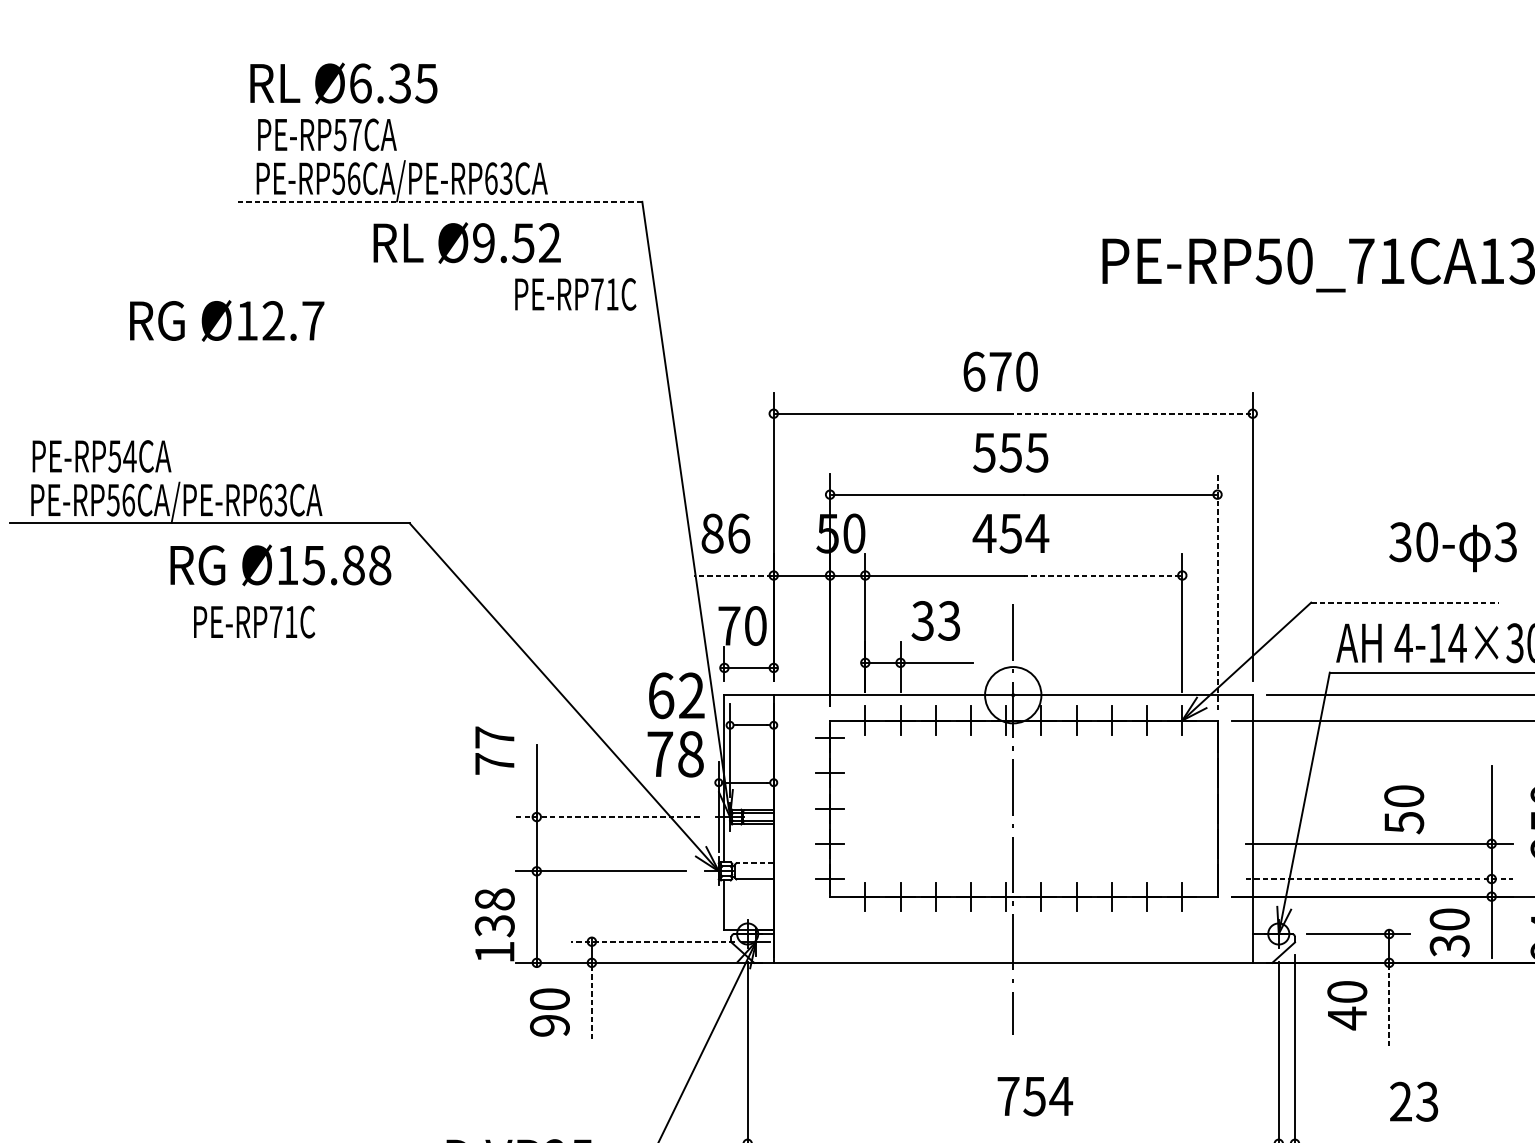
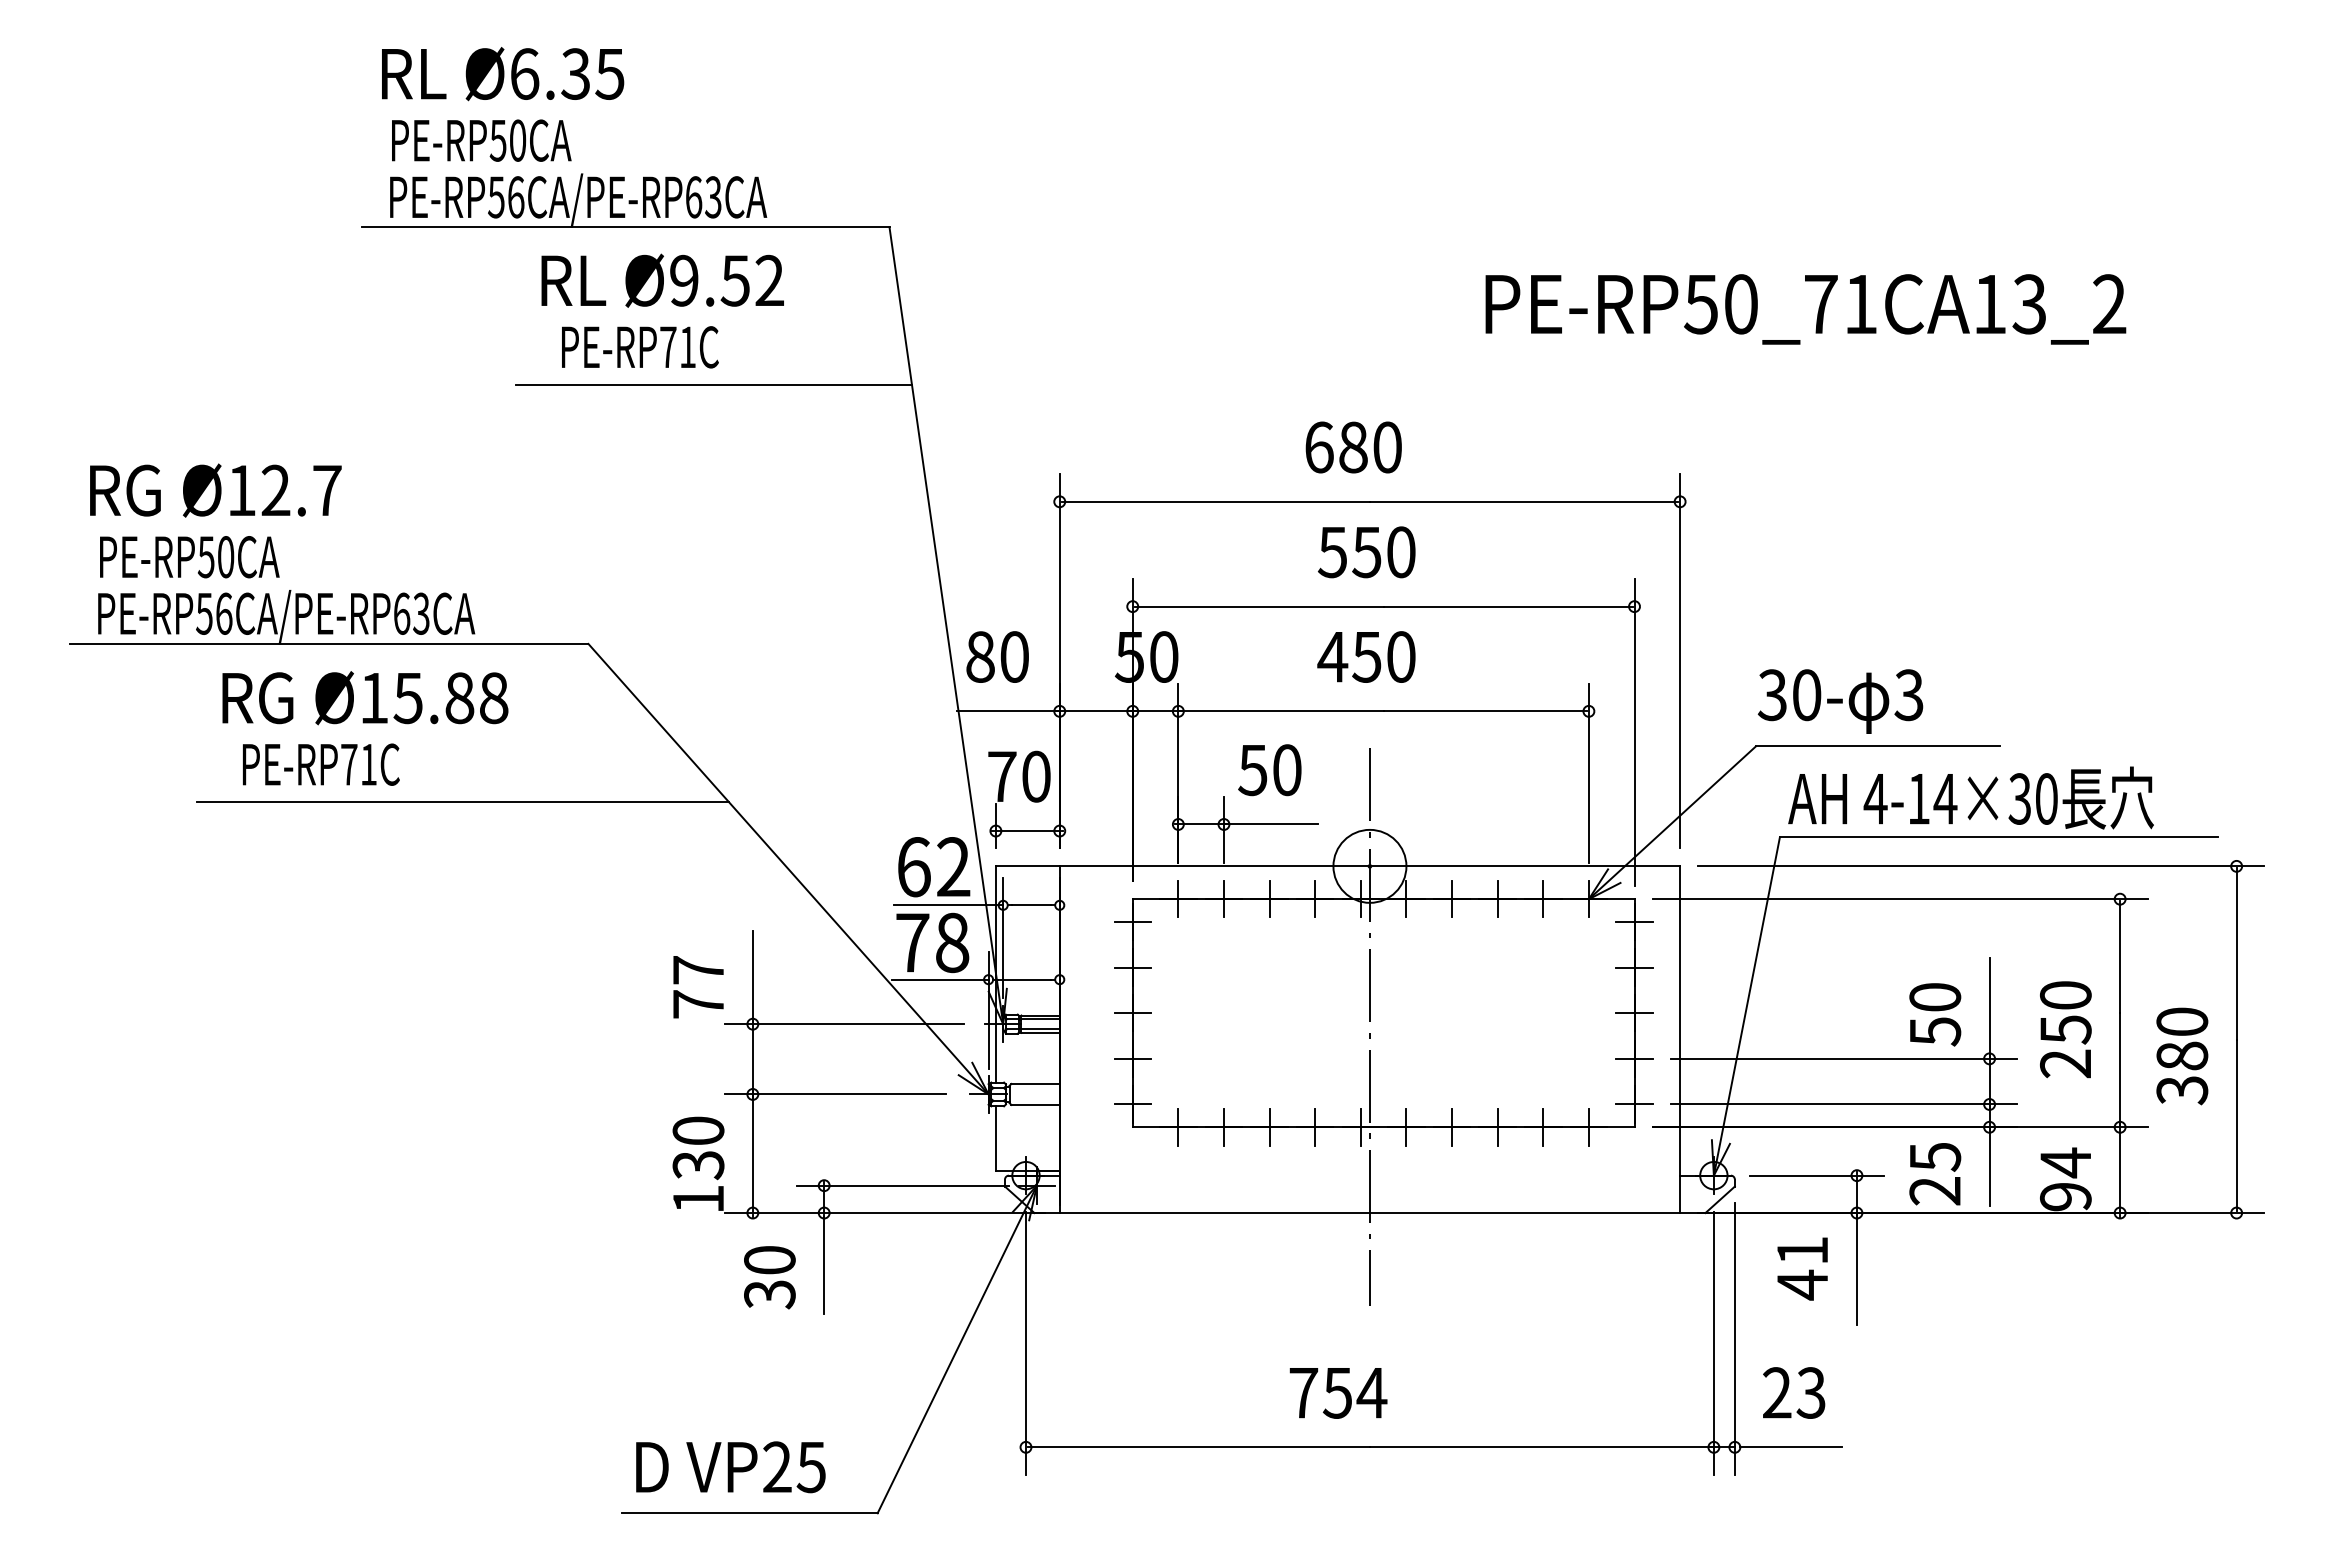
text: (355, 134) -> (518, 140), PE-RP57CA -> PE-RP50CA
line: (438, 201) -> (625, 227), dashed -> solid
text: (575, 294) -> (640, 347), moved
text: (226, 320) -> (215, 490), moved
line: (506, 323) -> (713, 384), added
text: (1000, 371) -> (1353, 447), 670 -> 680
line: (1131, 413) -> (1523, 501), dashed -> solid
text: (1036, 452) -> (1400, 552), 555 -> 550
text: (129, 456) -> (225, 557), PE-RP54CA -> PE-RP50CA
text: (738, 533) -> (1014, 656), 86 -> 80
text: (1036, 533) -> (1400, 656), 454 -> 450
text: (1453, 547) -> (1840, 701), moved
text: (280, 565) -> (365, 698), moved
line: (732, 575) -> (1006, 711), dashed -> solid
line: (1102, 575) -> (1485, 711), dashed -> solid
line: (1217, 591) -> (1634, 731), dashed -> solid
line: (1405, 602) -> (1877, 746), dashed -> solid
text: (254, 621) -> (321, 764), moved
text: (935, 621) -> (1269, 770), 33 -> 50
line: (312, 645) -> (462, 802), added
line: (687, 725) -> (948, 905), added
line: (1217, 738) -> (1634, 922), added
text: (494, 750) -> (698, 987), moved
line: (1217, 773) -> (1634, 967), added
line: (680, 782) -> (939, 979), added
line: (1217, 808) -> (1634, 1013), added
text: (1404, 809) -> (1935, 1014), moved
line: (607, 817) -> (844, 1024), dashed -> solid
line: (1217, 843) -> (1634, 1058), added
line: (755, 862) -> (1035, 1083), dashed -> solid
line: (1217, 879) -> (1634, 1104), added
line: (1378, 879) -> (1843, 1104), dashed -> solid
text: (494, 899) -> (698, 1130), 138 -> 130
text: (1449, 933) -> (1935, 1174), 30 -> 25
line: (652, 941) -> (902, 1185), dashed -> solid
text: (1347, 991) -> (1802, 1250), 40 -> 41
line: (592, 1003) -> (824, 1265), dashed -> solid
line: (1388, 1007) -> (1856, 1270), dashed -> solid
text: (549, 1025) -> (769, 1294), 90 -> 30
text: (1035, 1096) -> (1338, 1393), moved
text: (1414, 1101) -> (1794, 1392), moved

